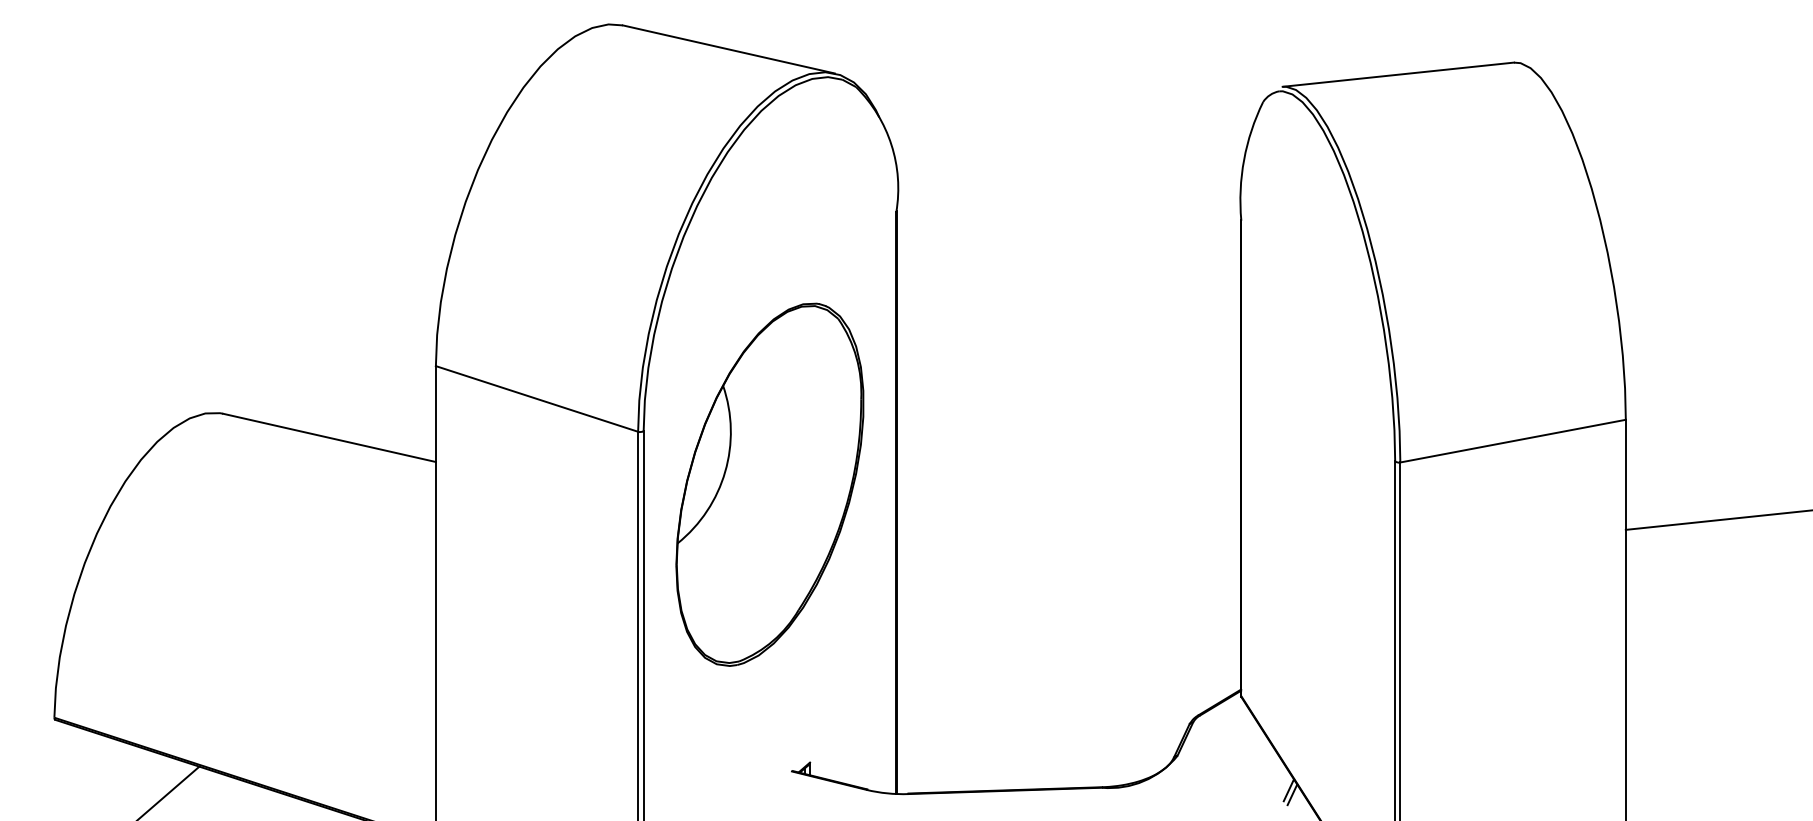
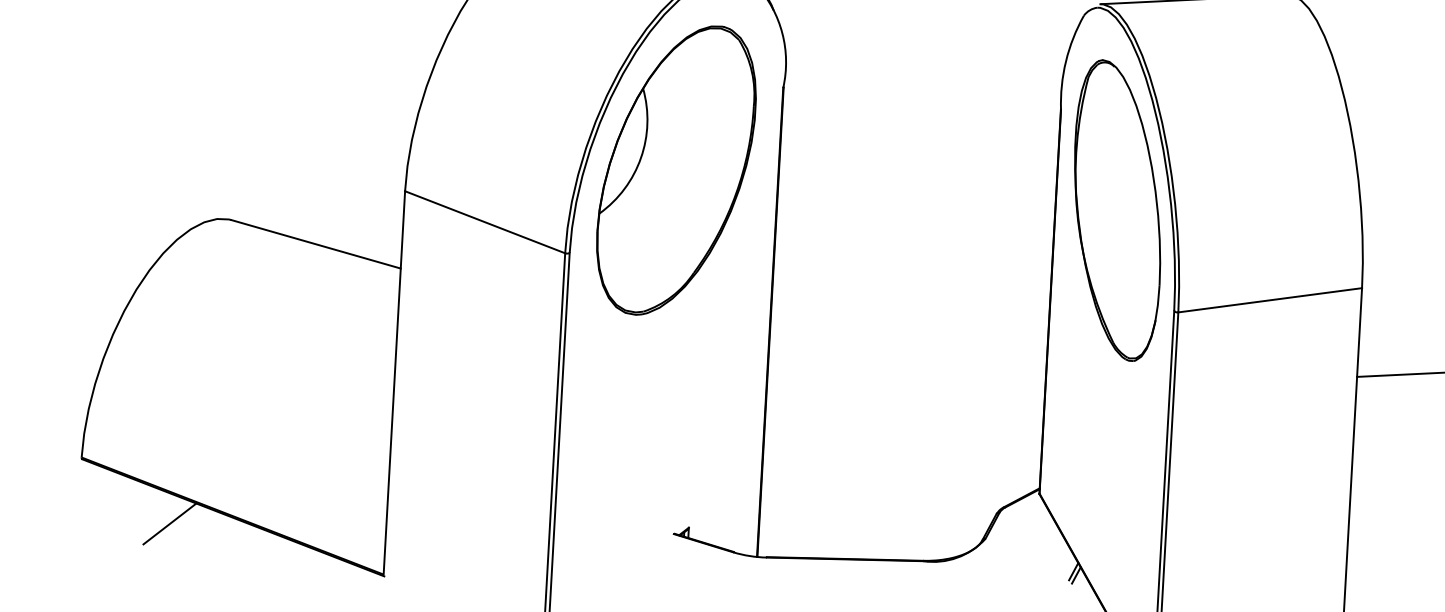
part: (1318, 340) -> (1117, 210), added
part: (769, 484) -> (676, 170), moved

